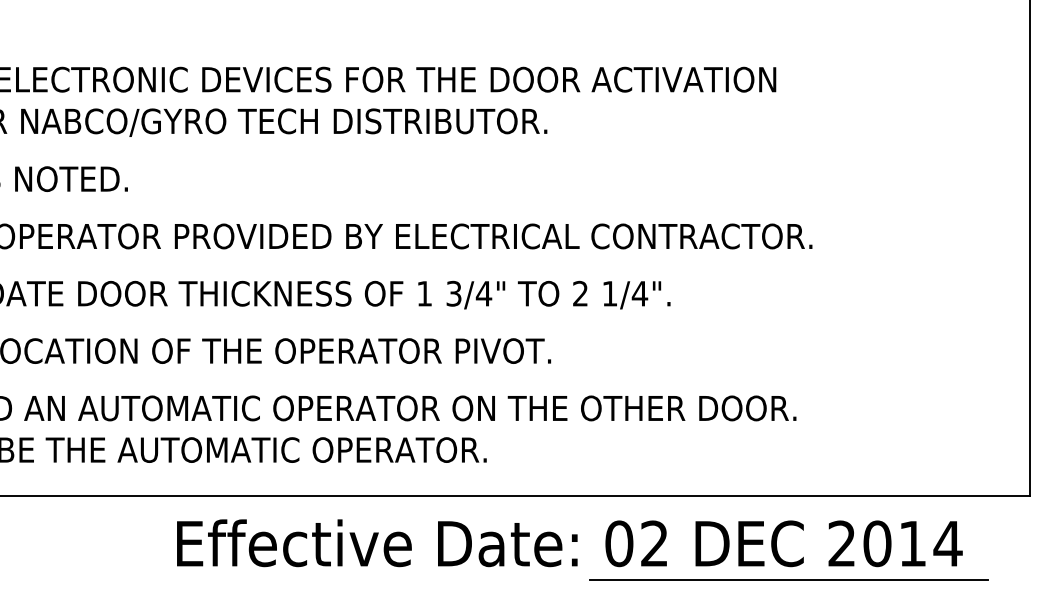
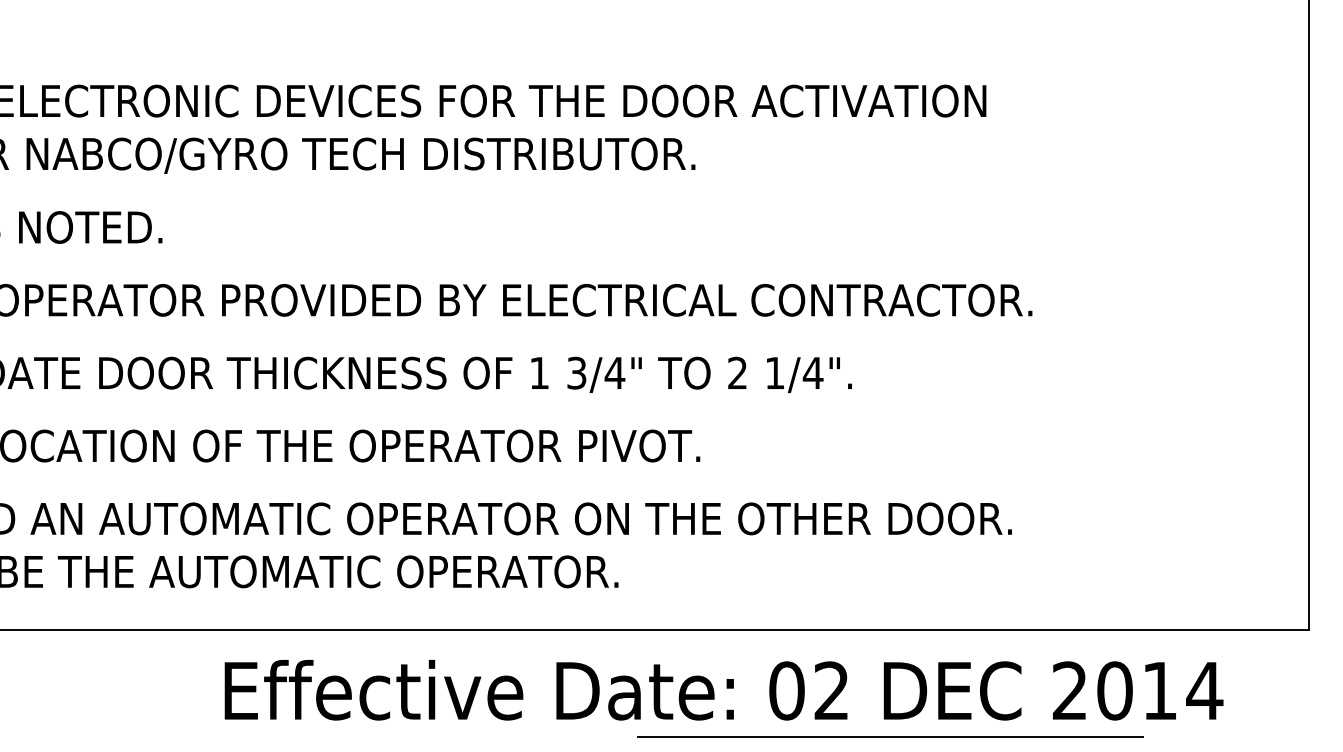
line: (788, 579) -> (890, 736), moved

